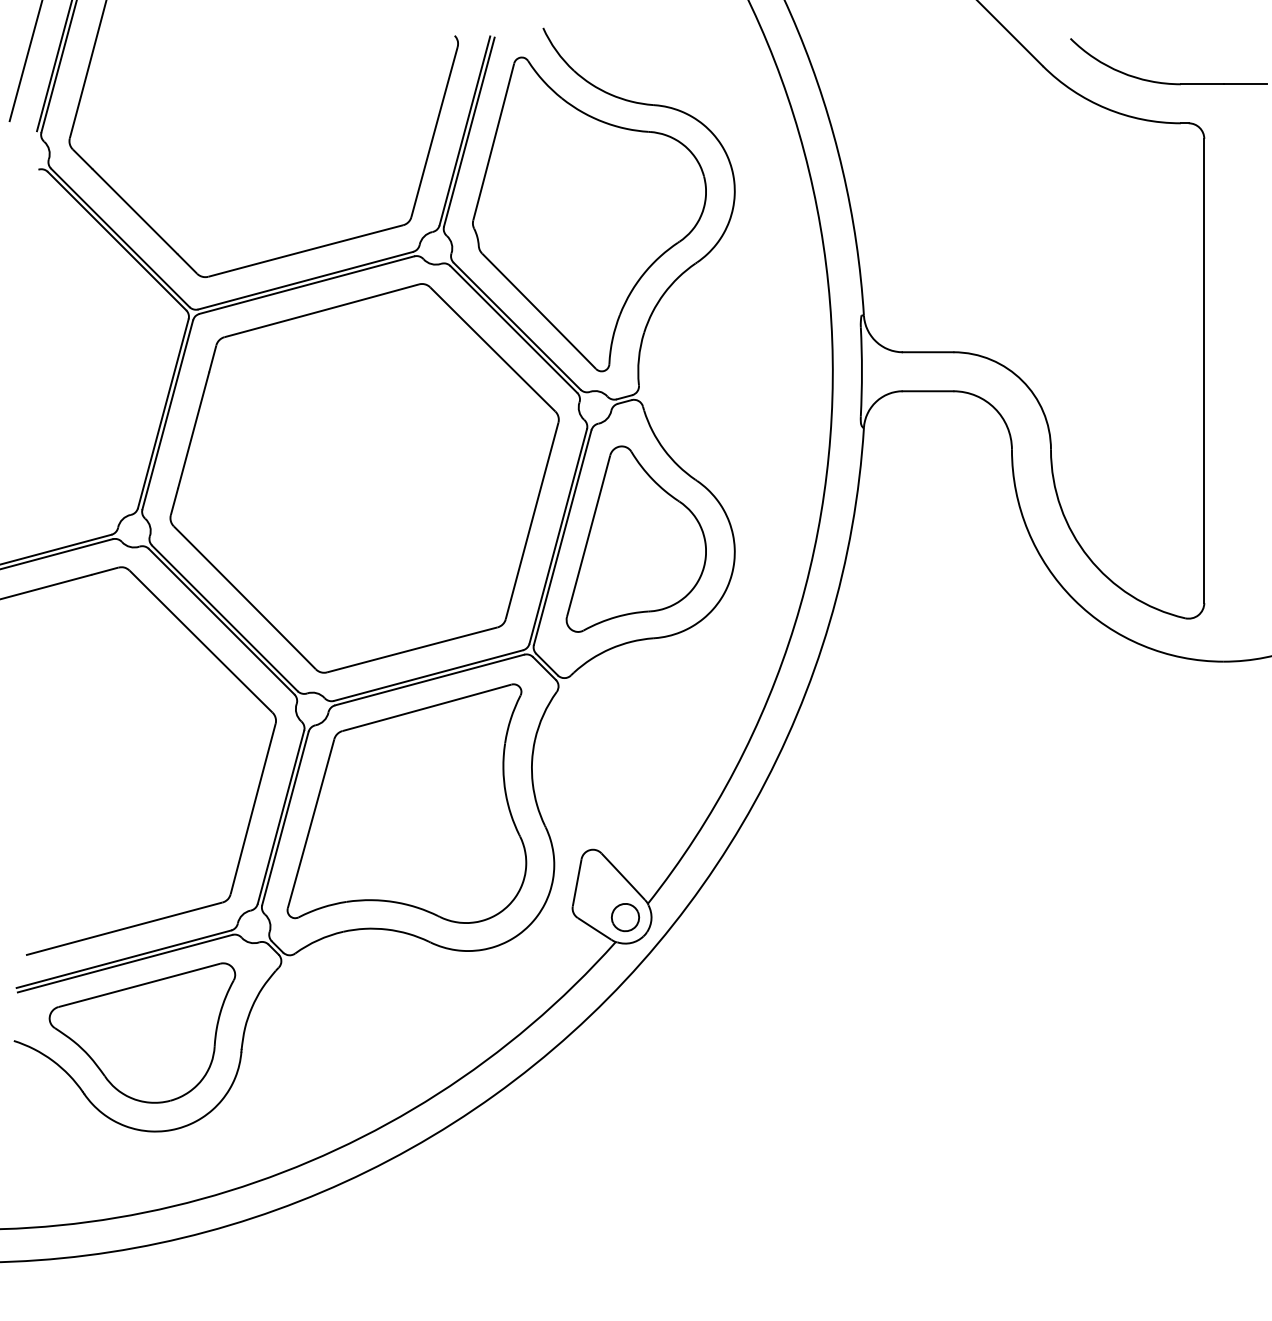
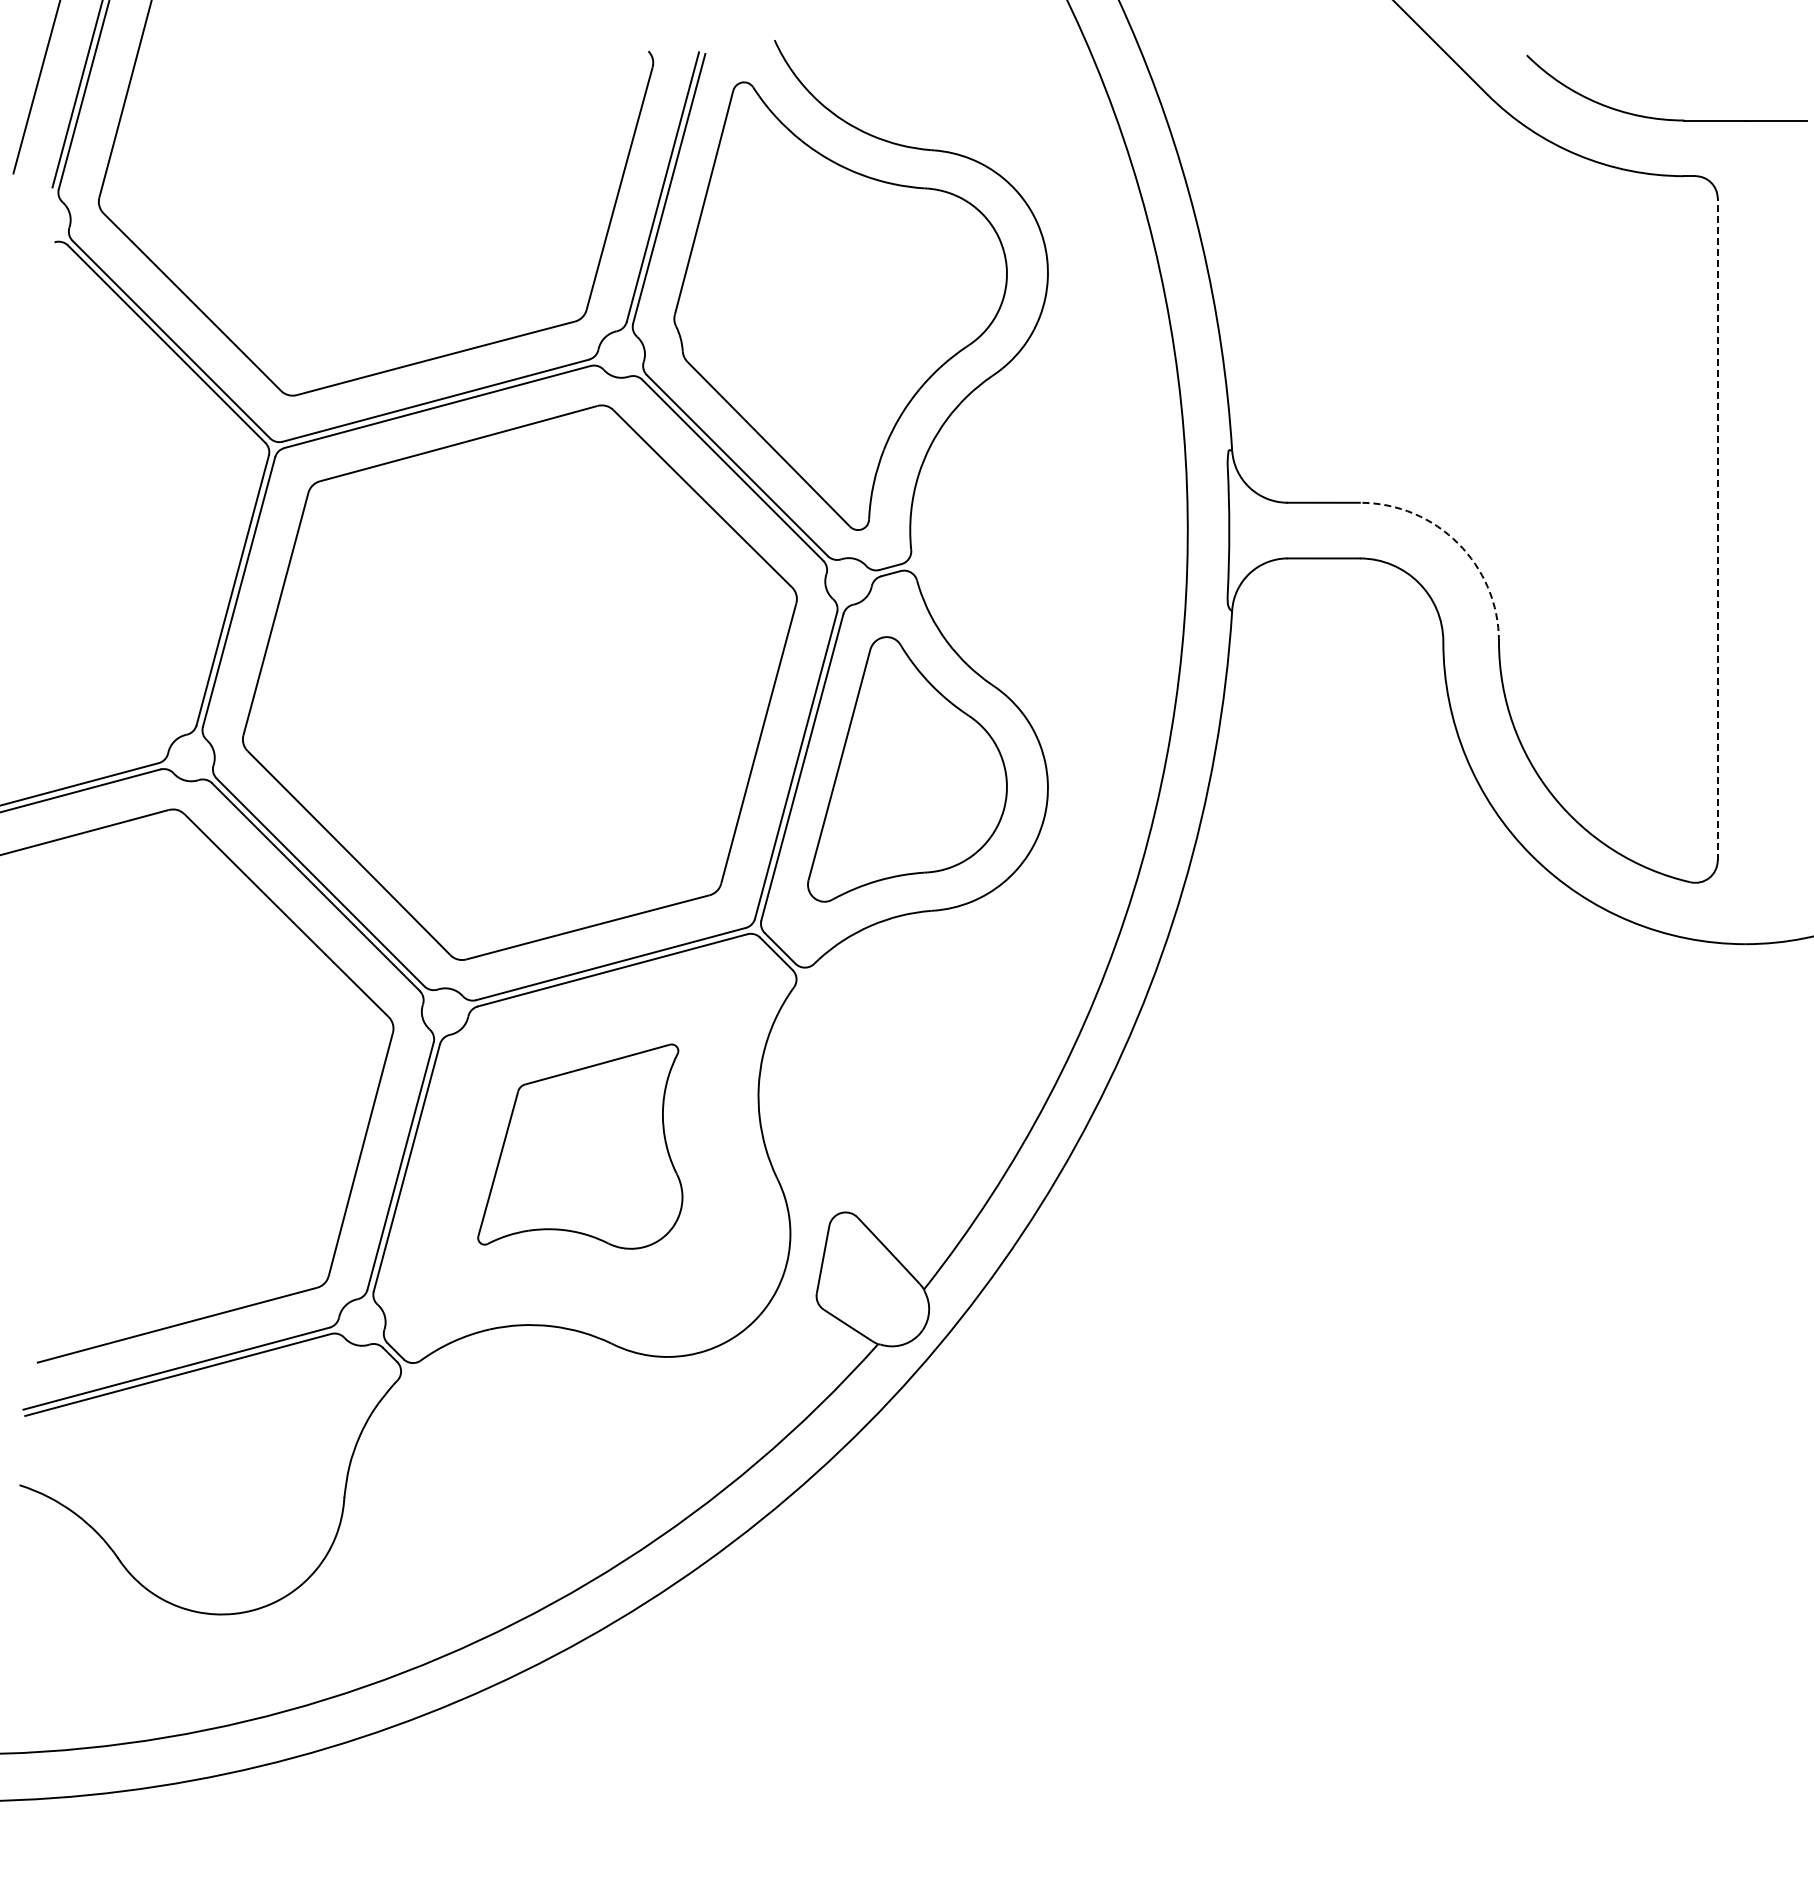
line: (1204, 370) -> (1717, 529), solid -> dashed
arc: (1022, 380) -> (1458, 543), solid -> dashed
part: (407, 803) -> (580, 1146), size x0.6
part: (625, 917) -> (891, 1308), removed
part: (142, 1032) -> (202, 1473), removed

